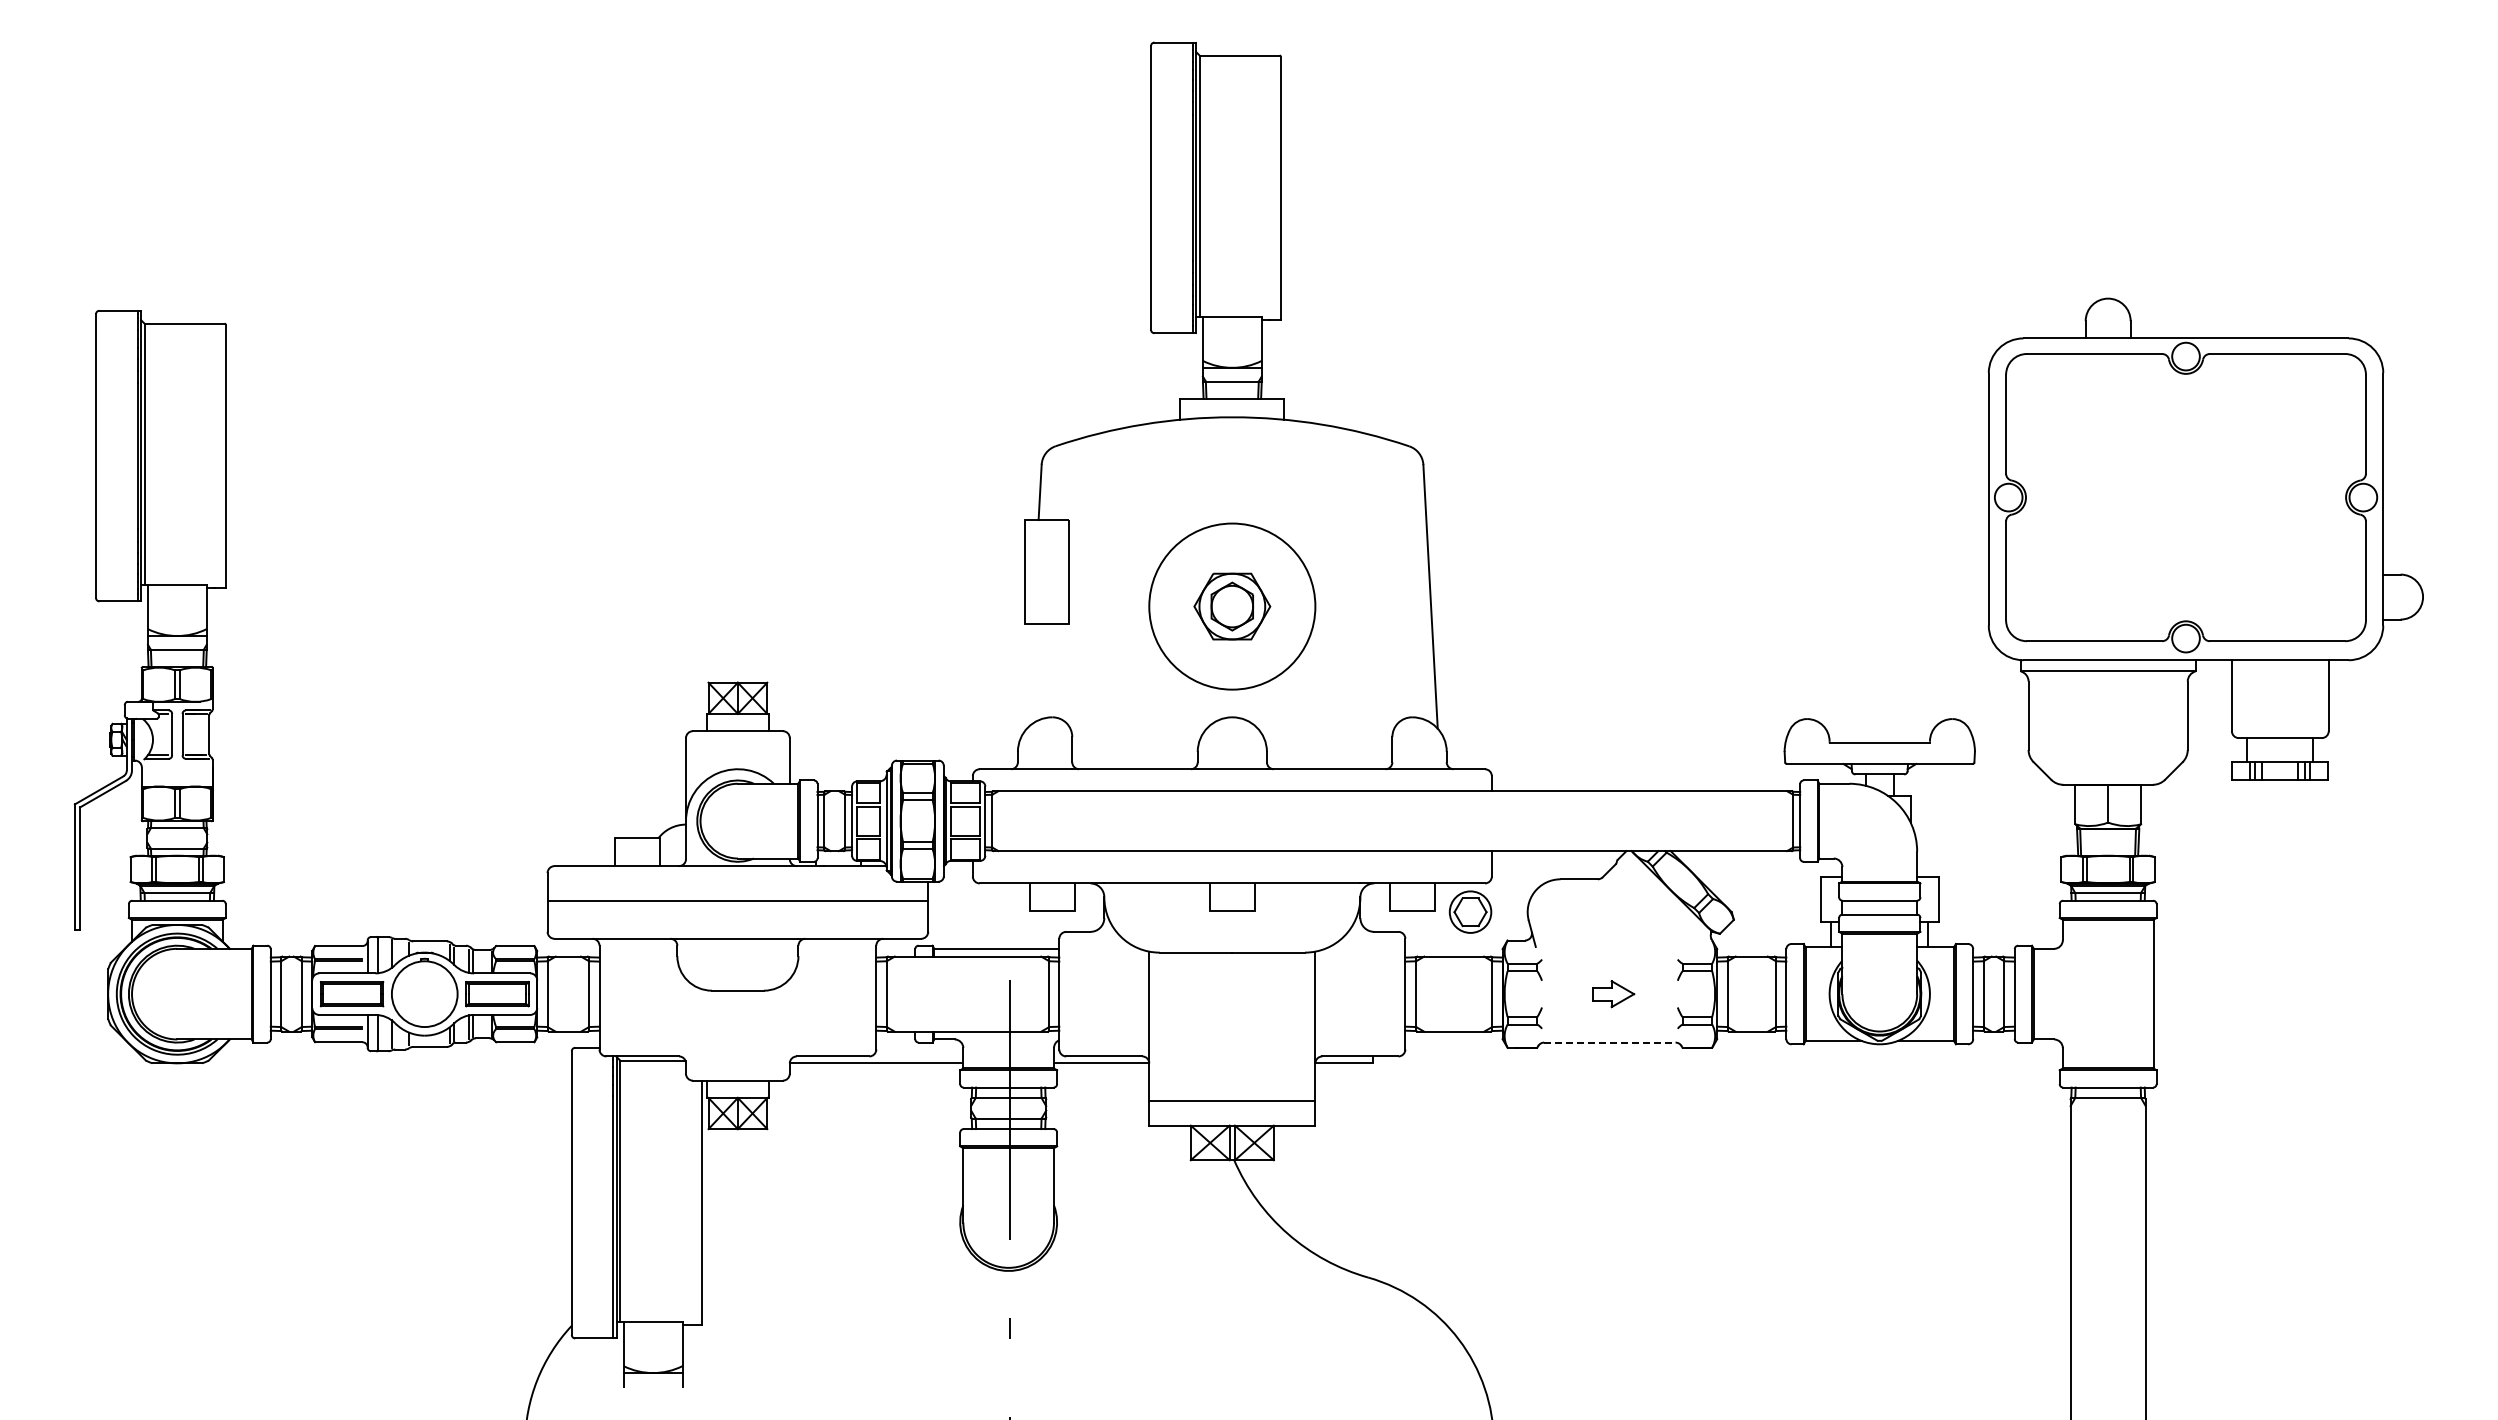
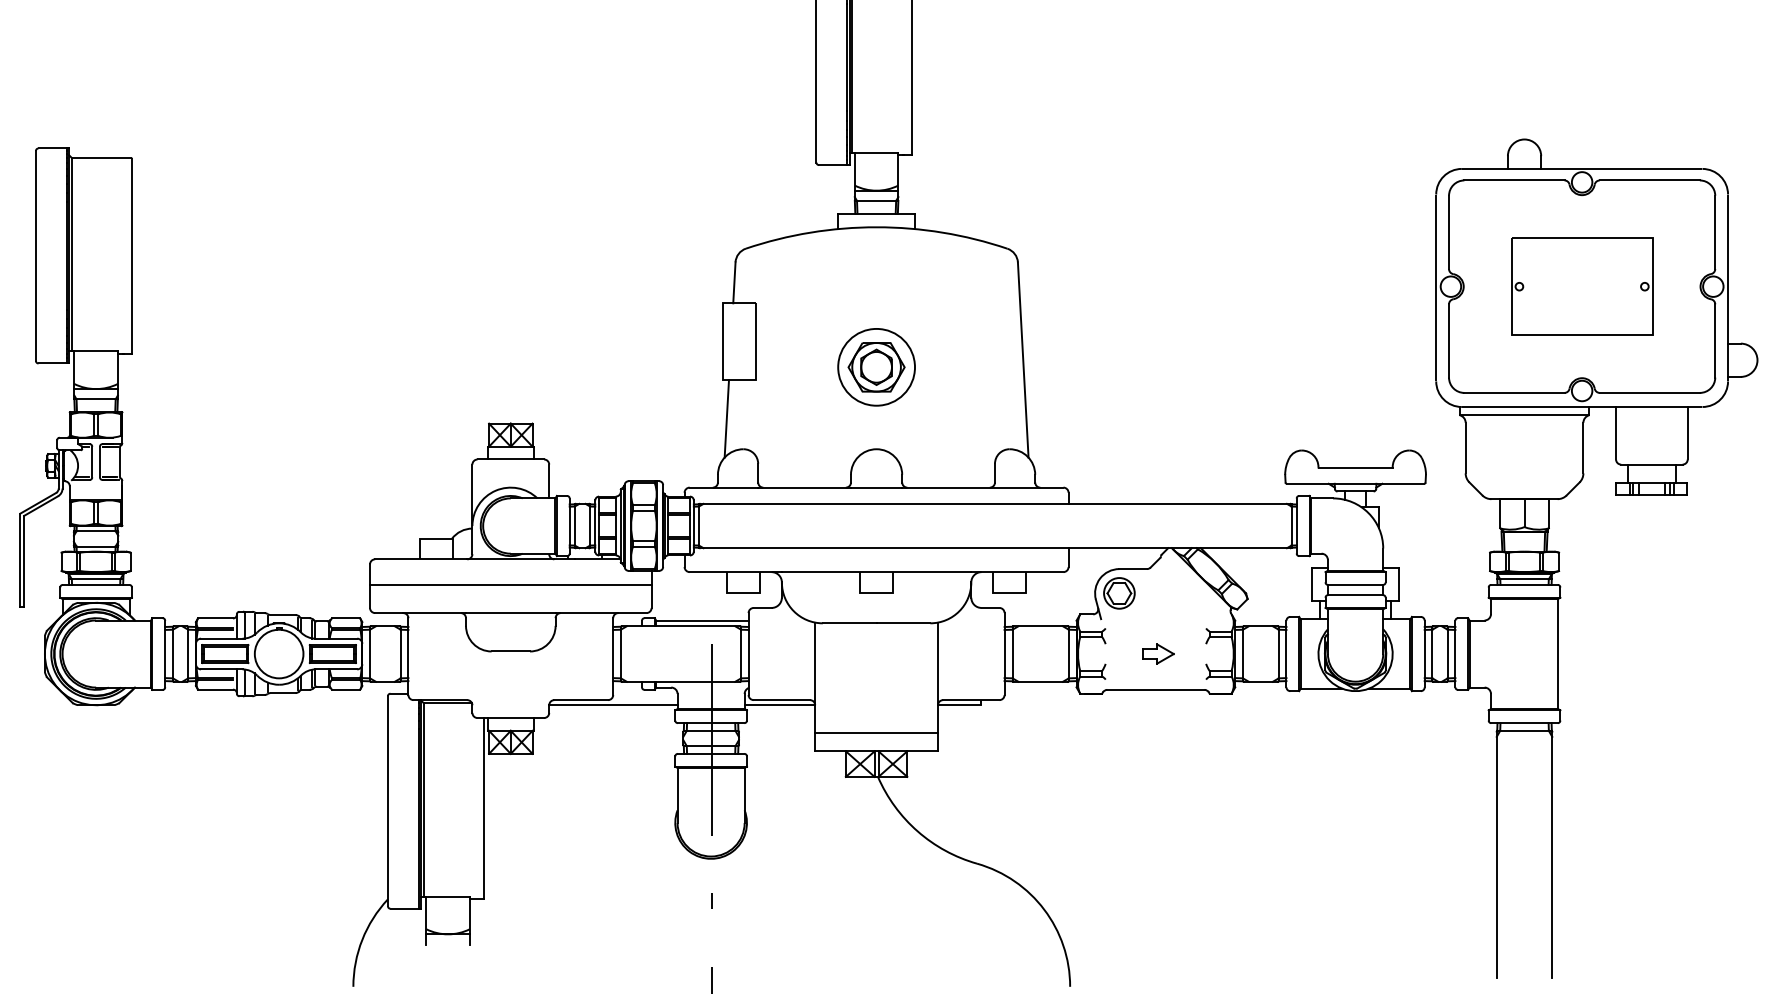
part: (2185, 497) -> (1581, 286), added
circle: (1232, 606) -> (876, 367), size x0.62
line: (1029, 675) -> (726, 418), added
part: (1470, 911) -> (1119, 592), moved
line: (1609, 1042) -> (1155, 689), dashed -> solid

